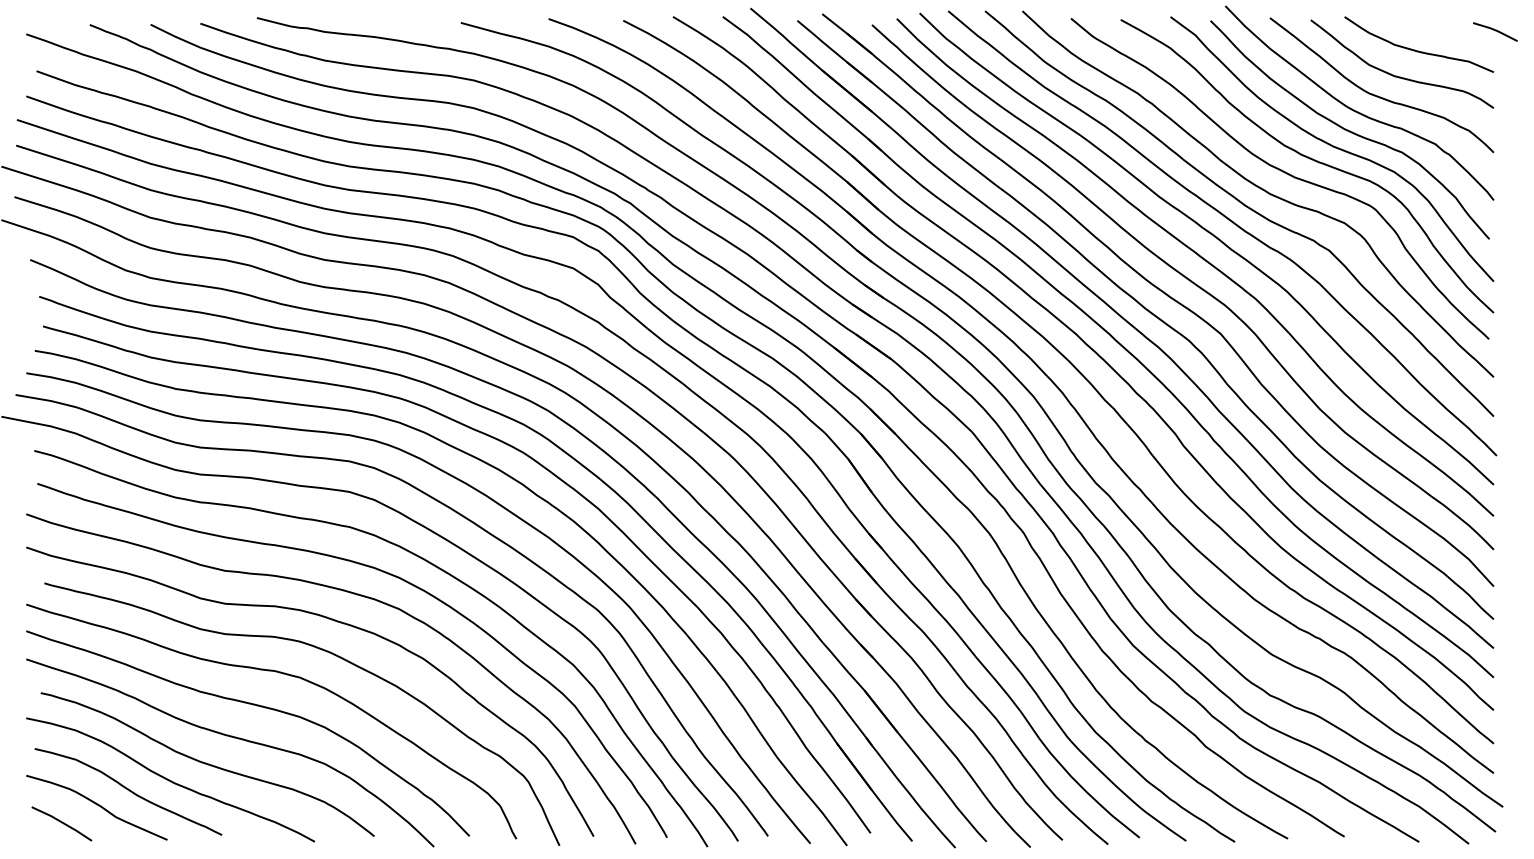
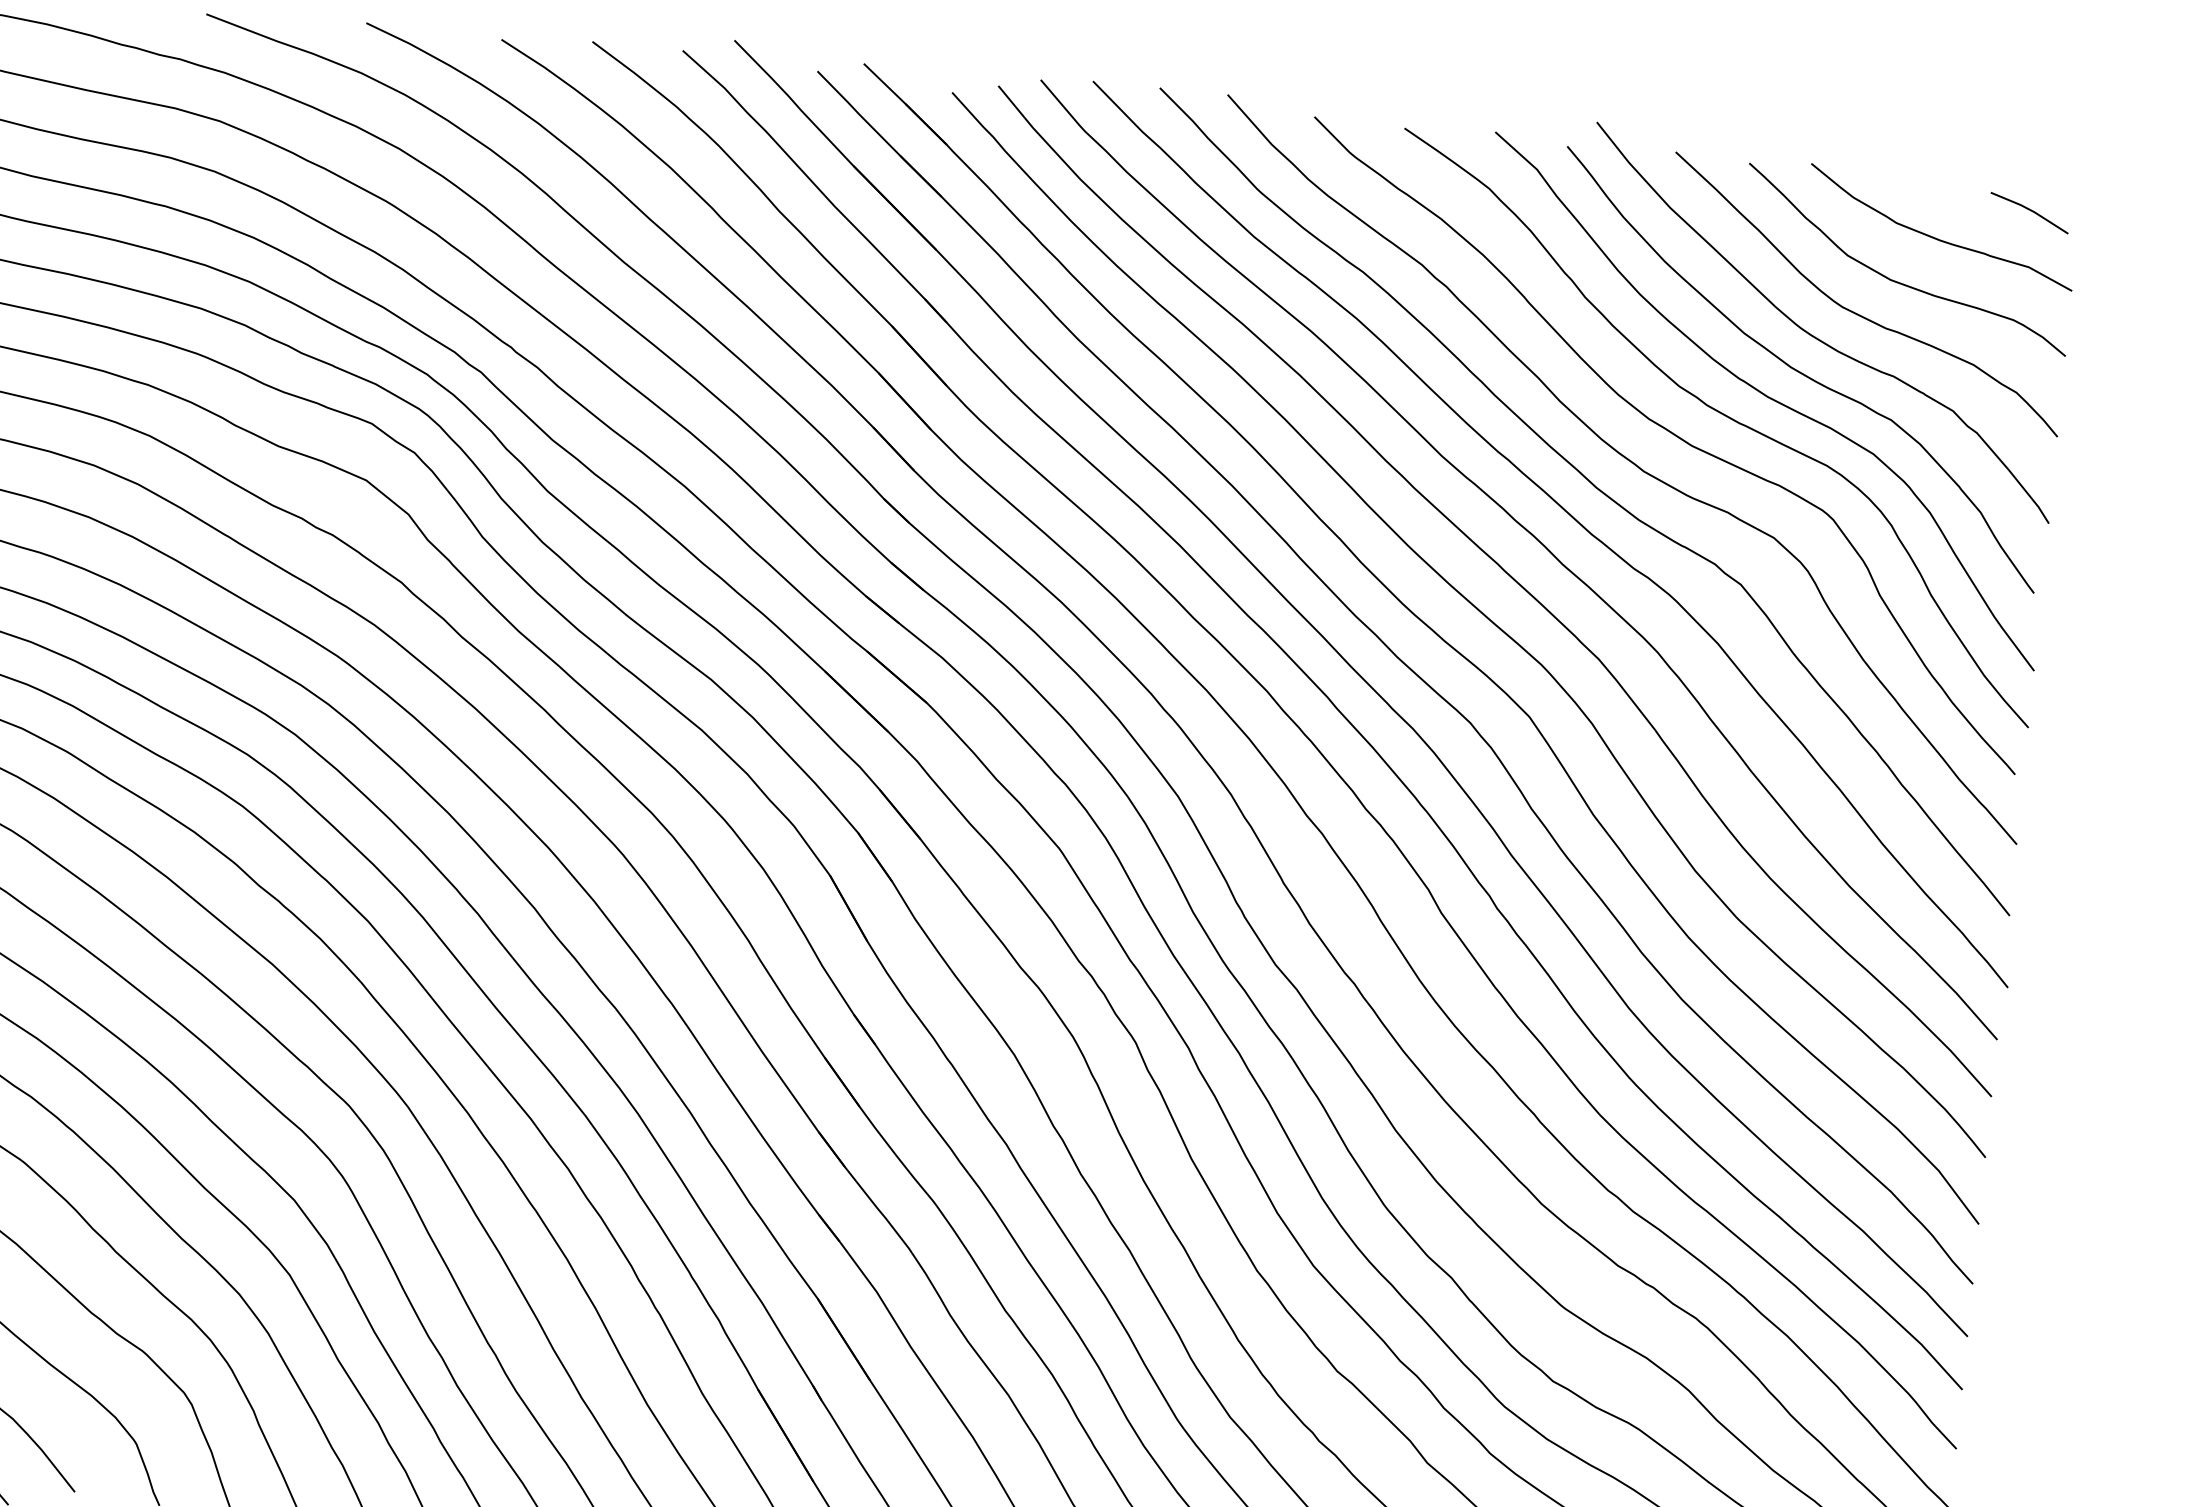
line: (1495, 31) -> (2029, 212), moved

